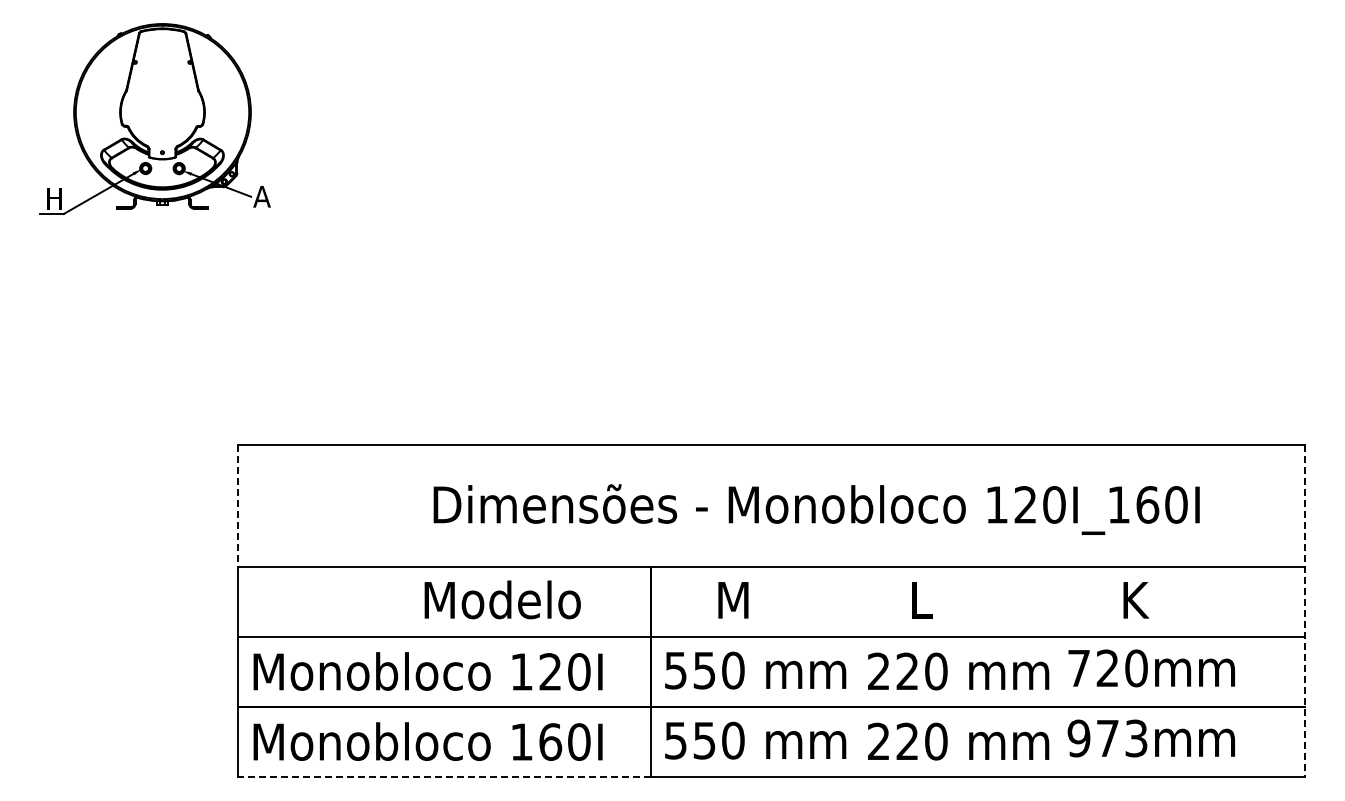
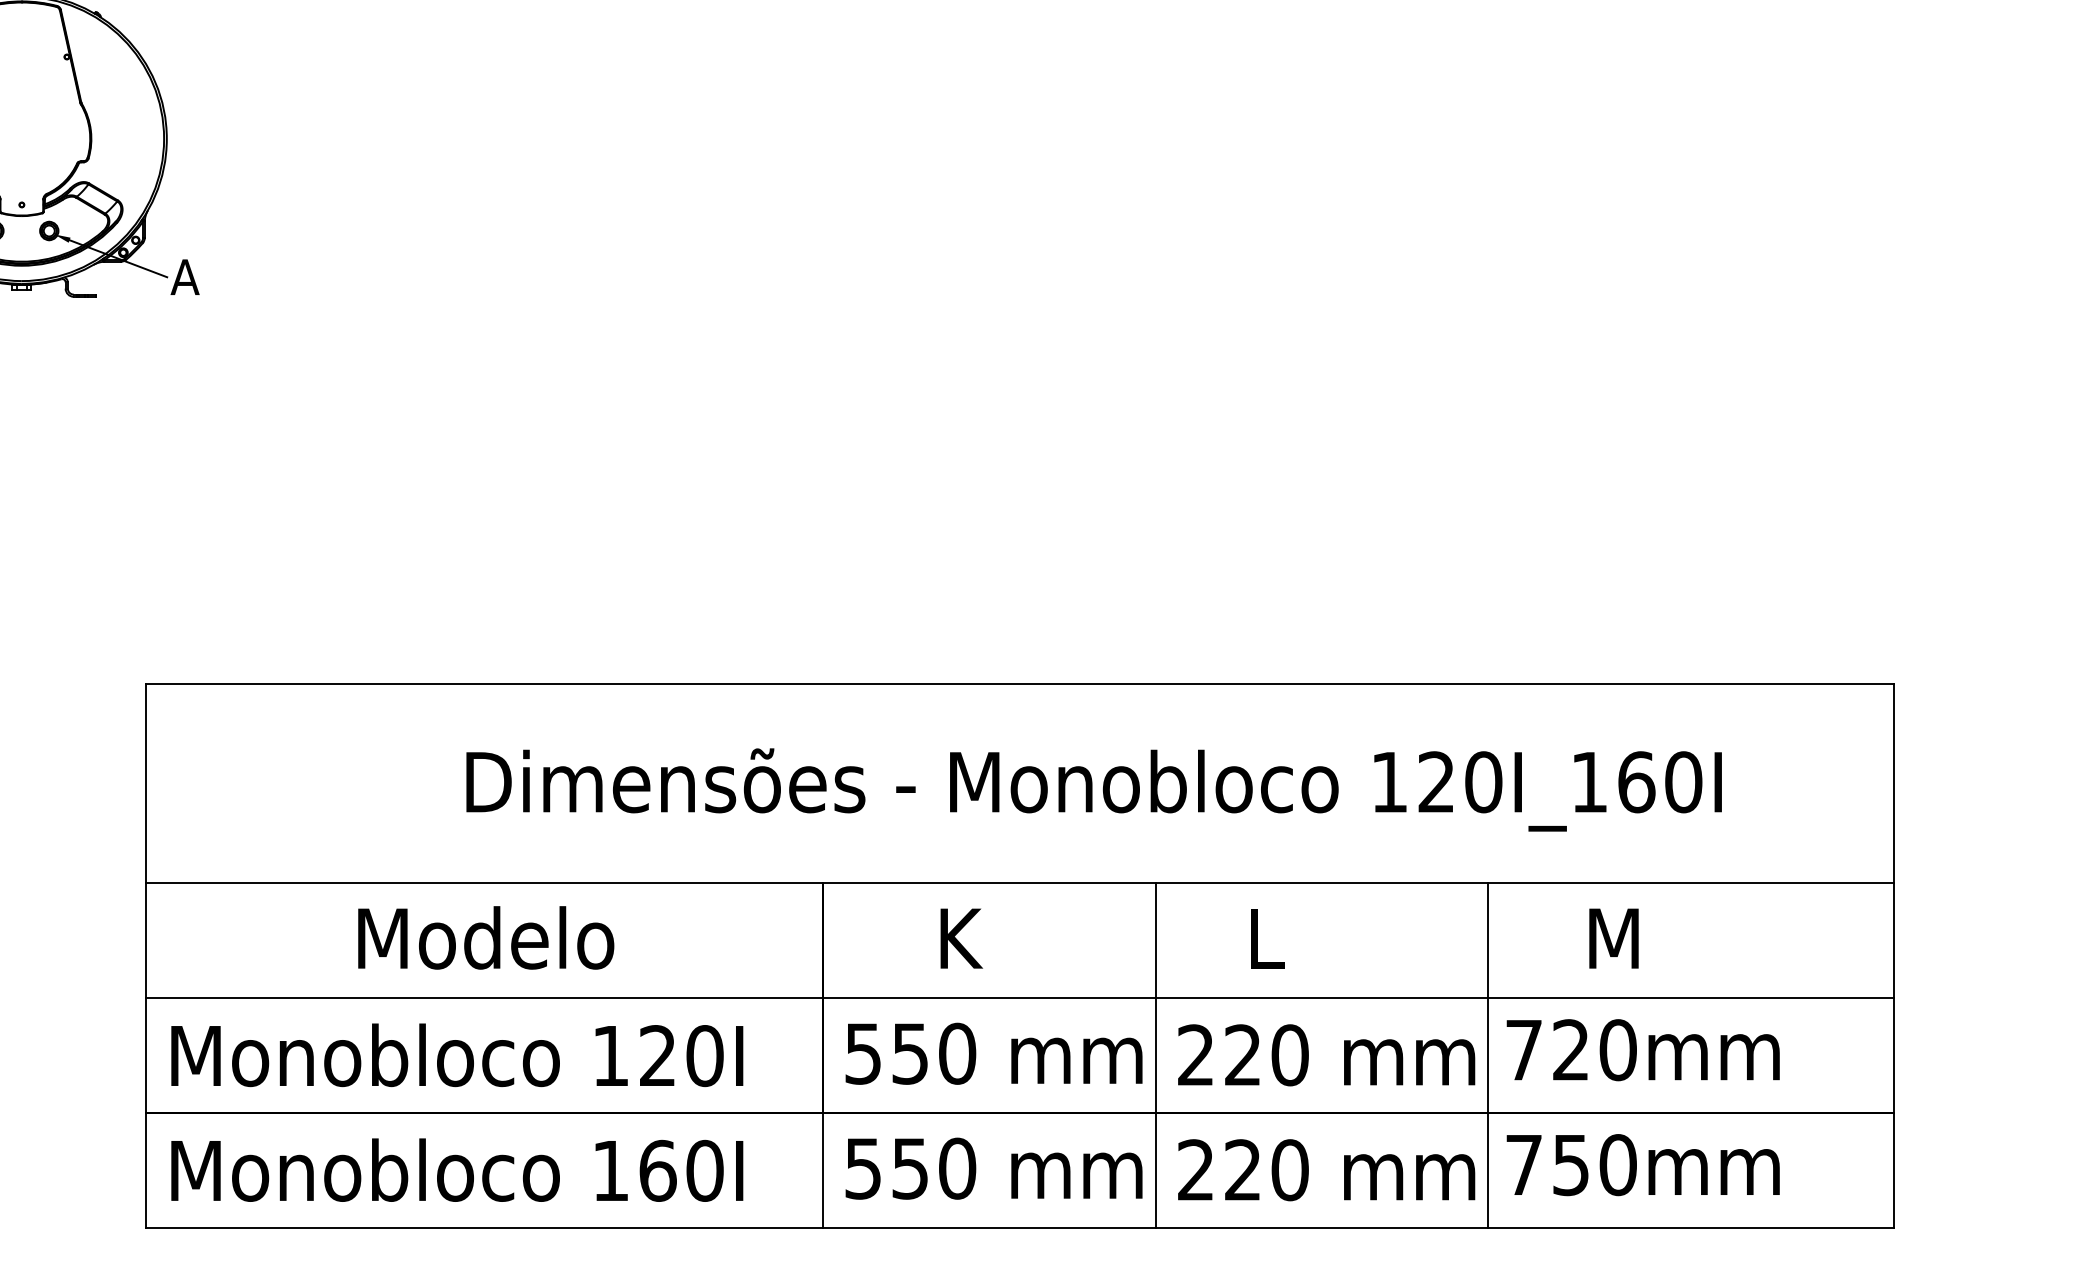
line: (238, 505) -> (146, 783), dashed -> solid
text: (502, 599) -> (485, 937), moved
text: (733, 600) -> (957, 938), M -> K
text: (1133, 600) -> (1613, 938), K -> M
line: (1304, 611) -> (1893, 956), dashed -> solid
line: (854, 671) -> (1156, 1055), added
line: (1056, 671) -> (1487, 1055), added
text: (1107, 738) -> (1570, 1165), 973mm -> 750mm
line: (444, 776) -> (484, 1227), dashed -> solid

